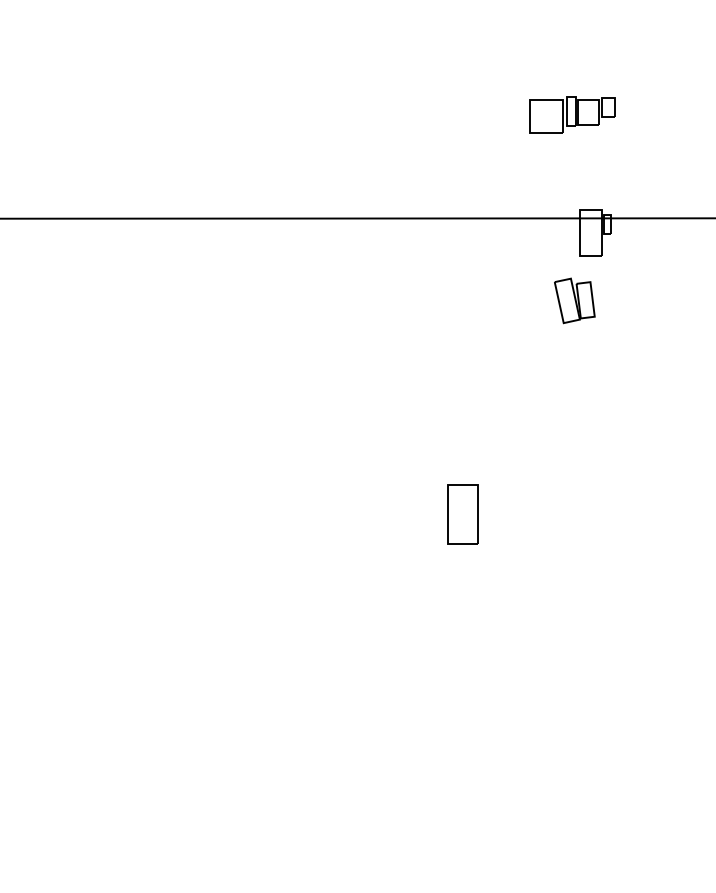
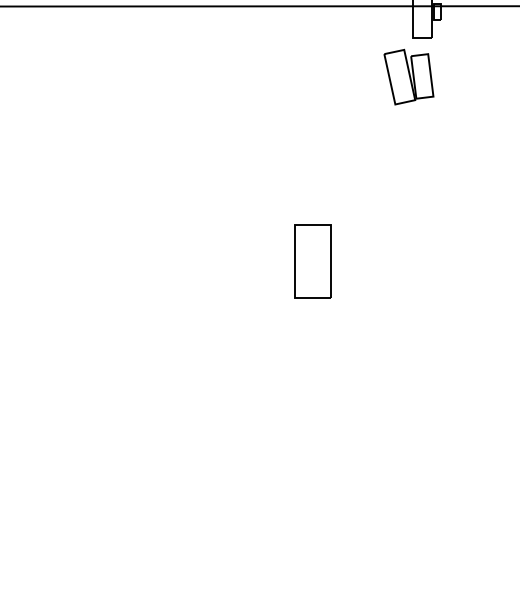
part: (574, 300) -> (408, 76), size x1.43
part: (462, 514) -> (312, 260), size x1.43

